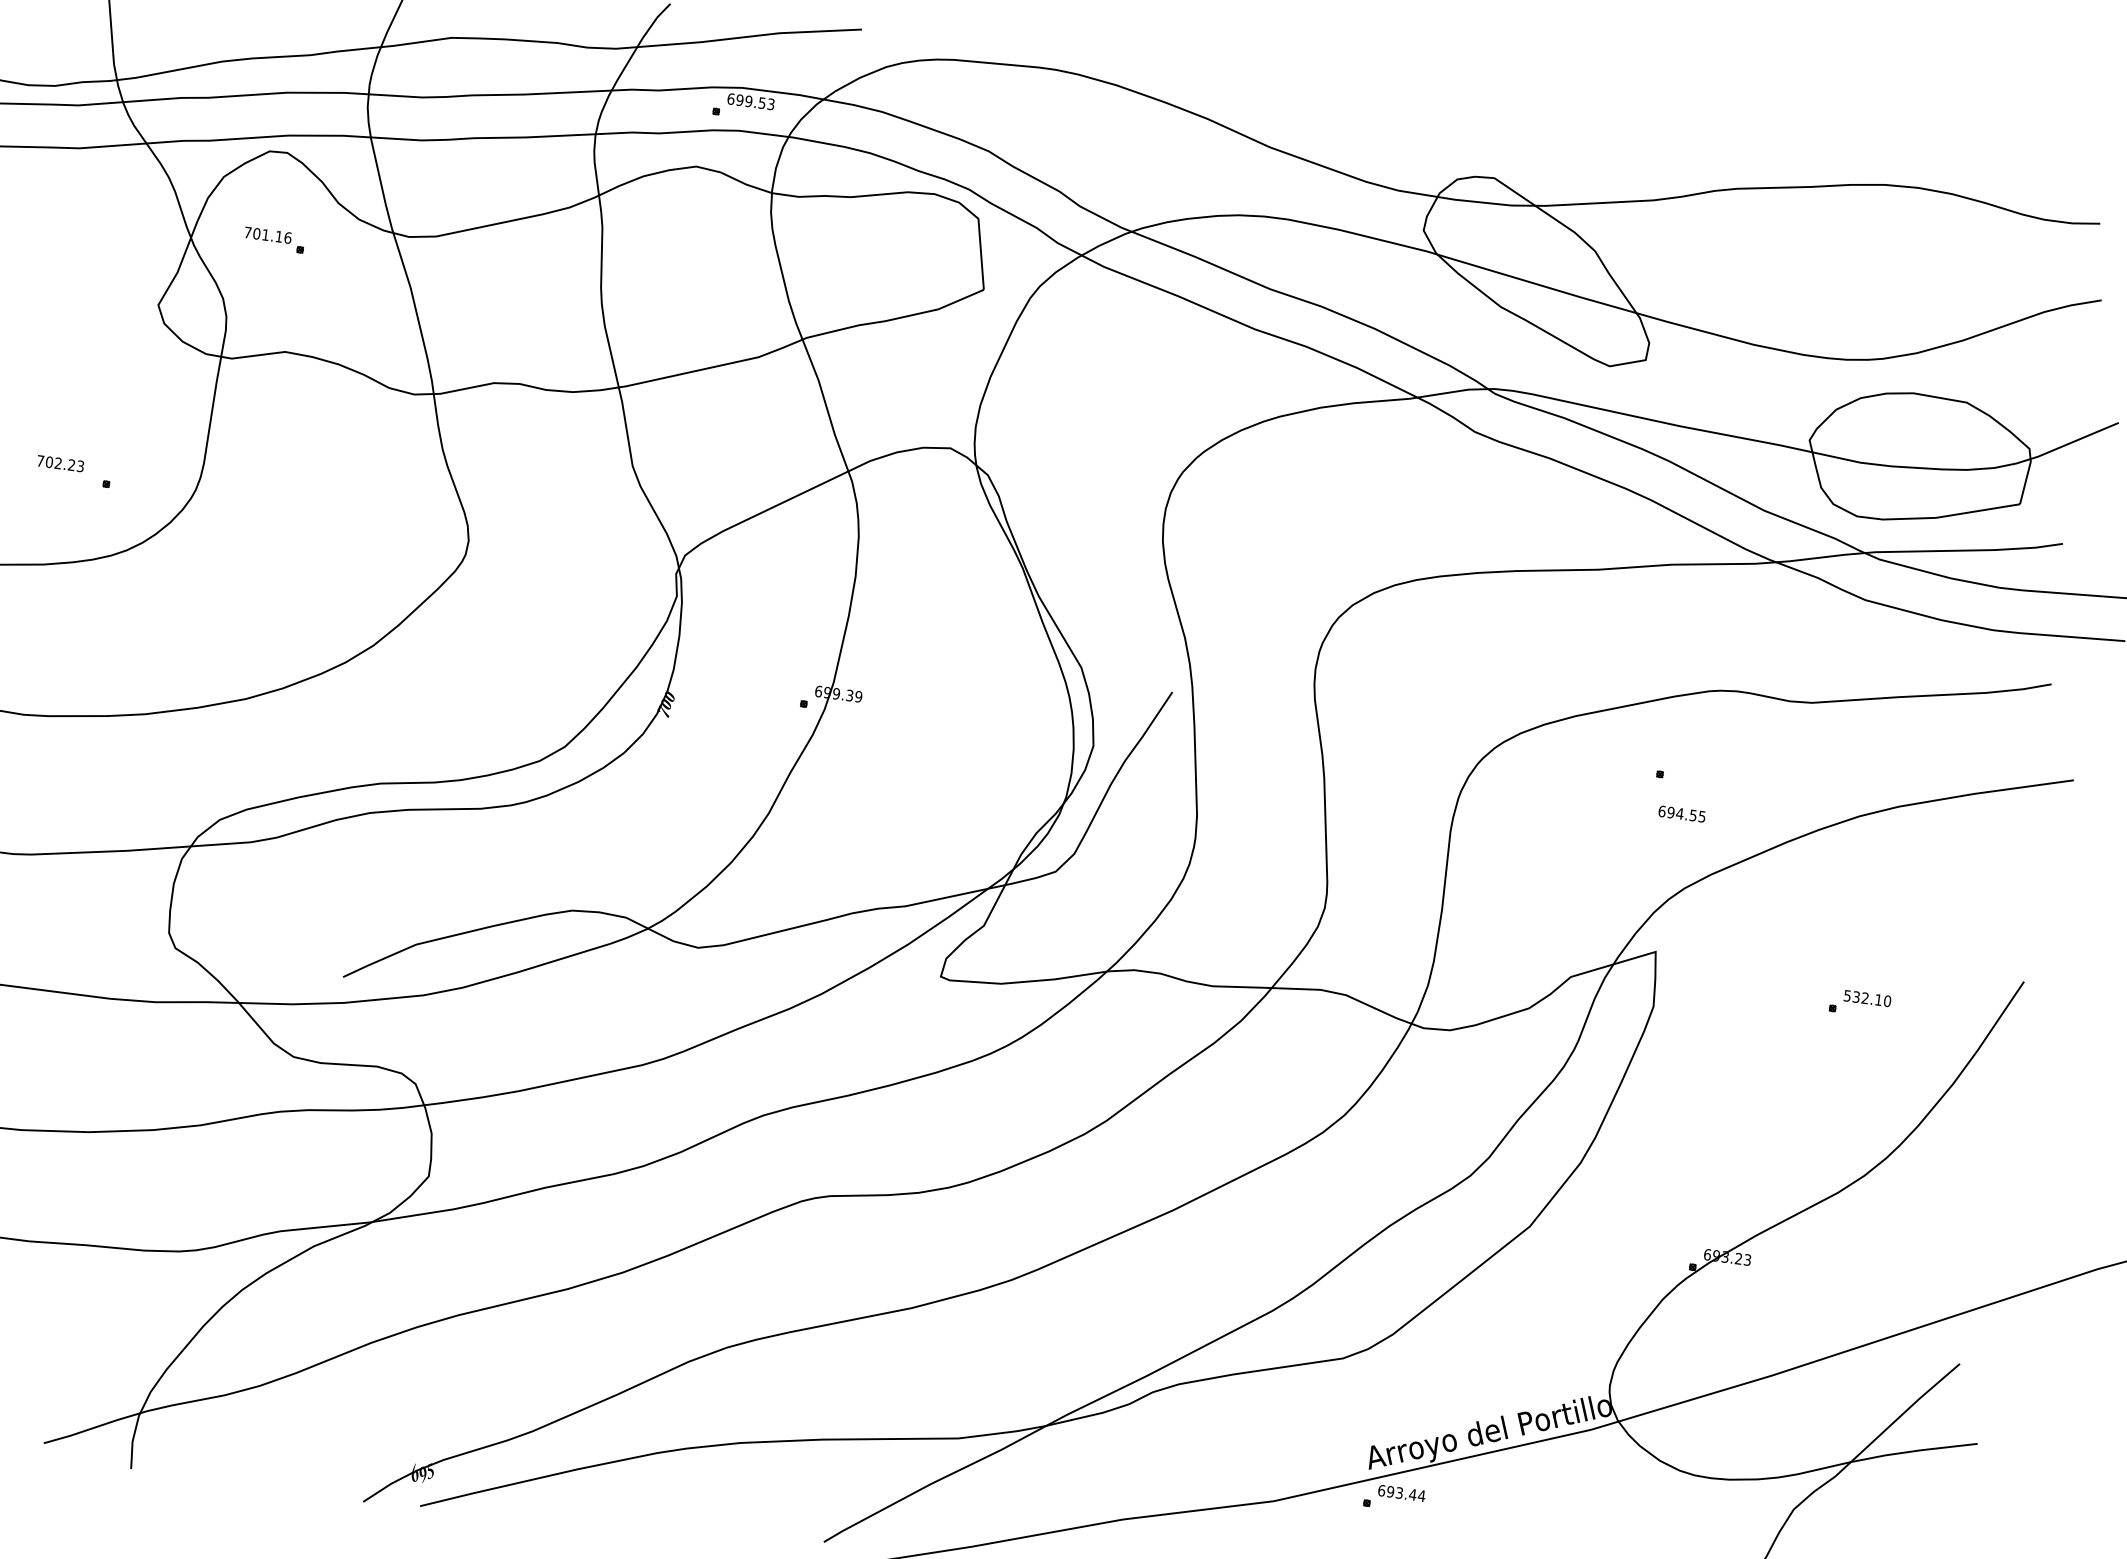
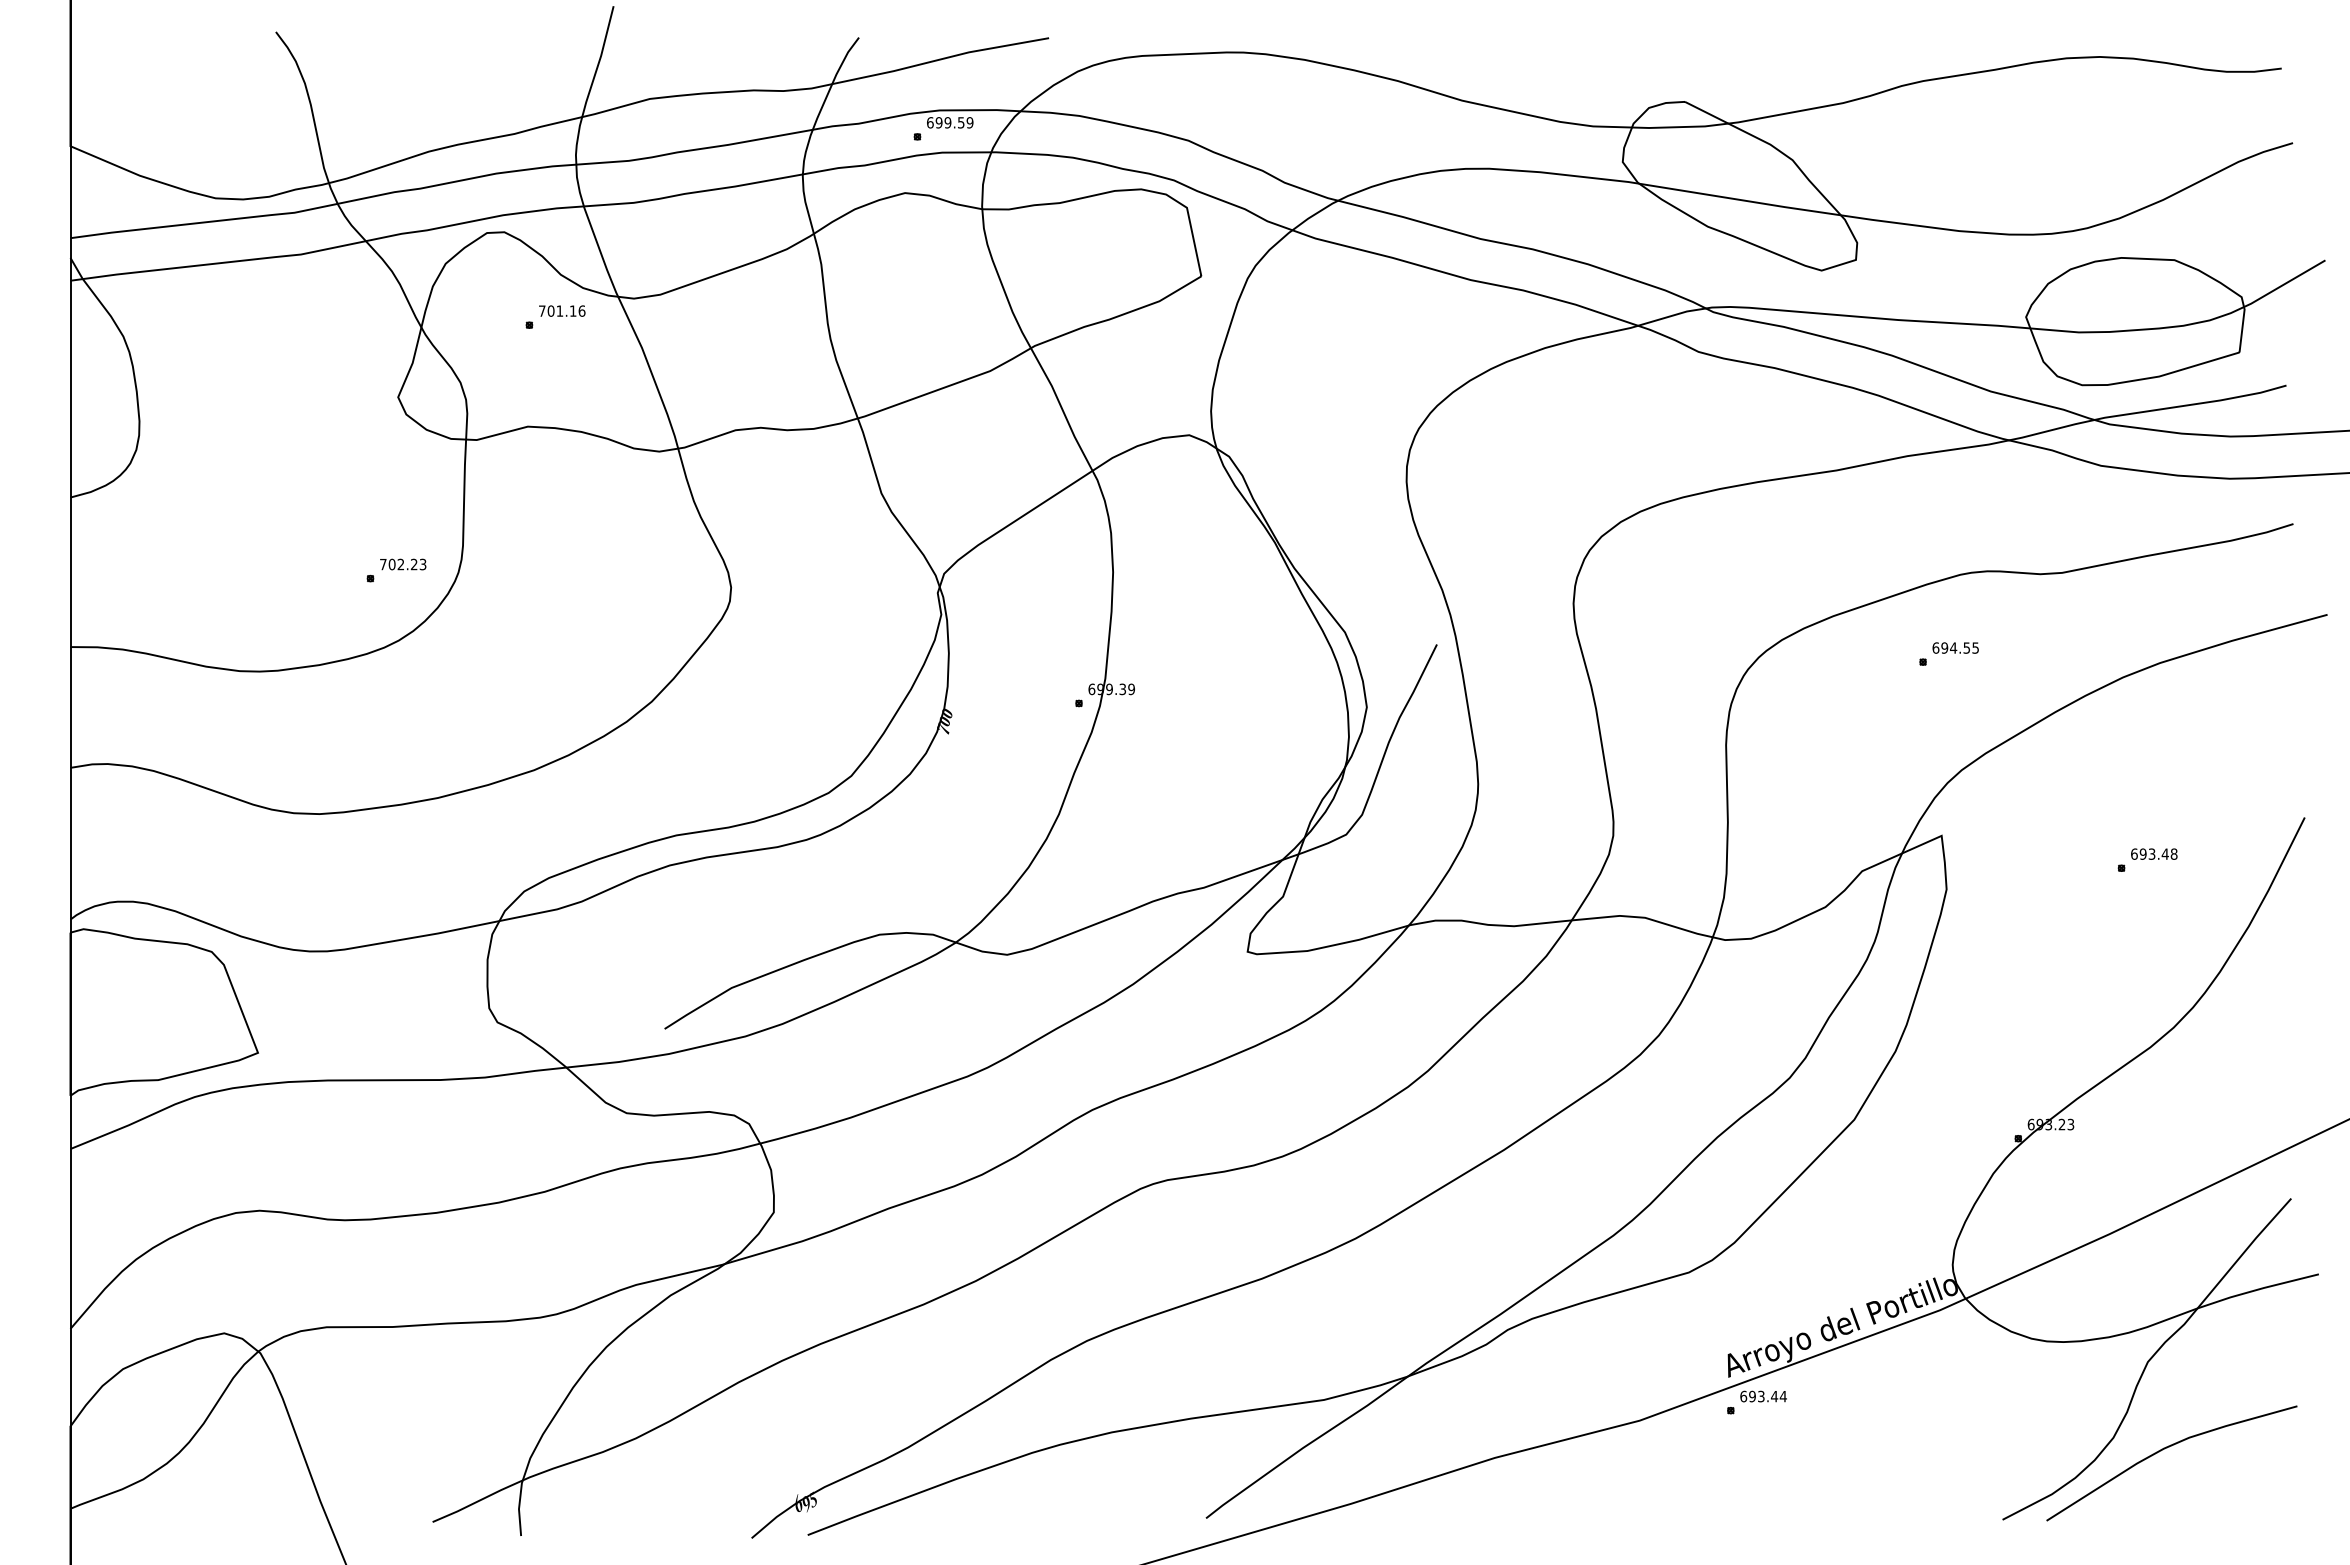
text: (770, 103) -> (969, 122), 699.53 -> 699.59
text: (268, 234) -> (562, 310), moved
text: (60, 463) -> (403, 564), moved
text: (1681, 813) -> (1955, 647), moved
text: (1867, 997) -> (2154, 853), 532.10 -> 693.48

